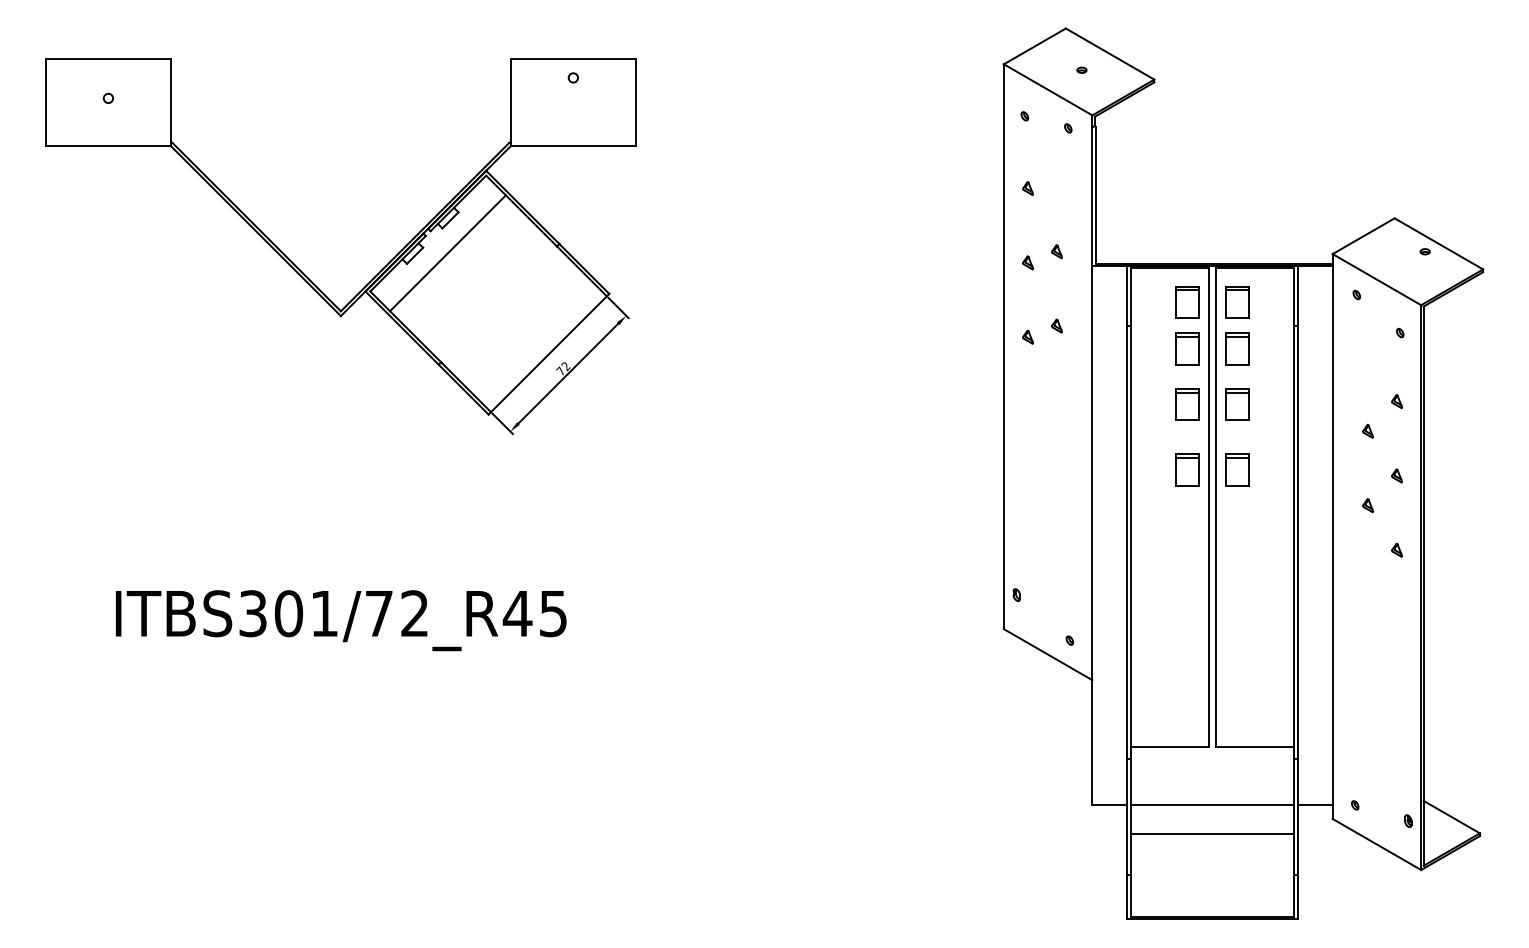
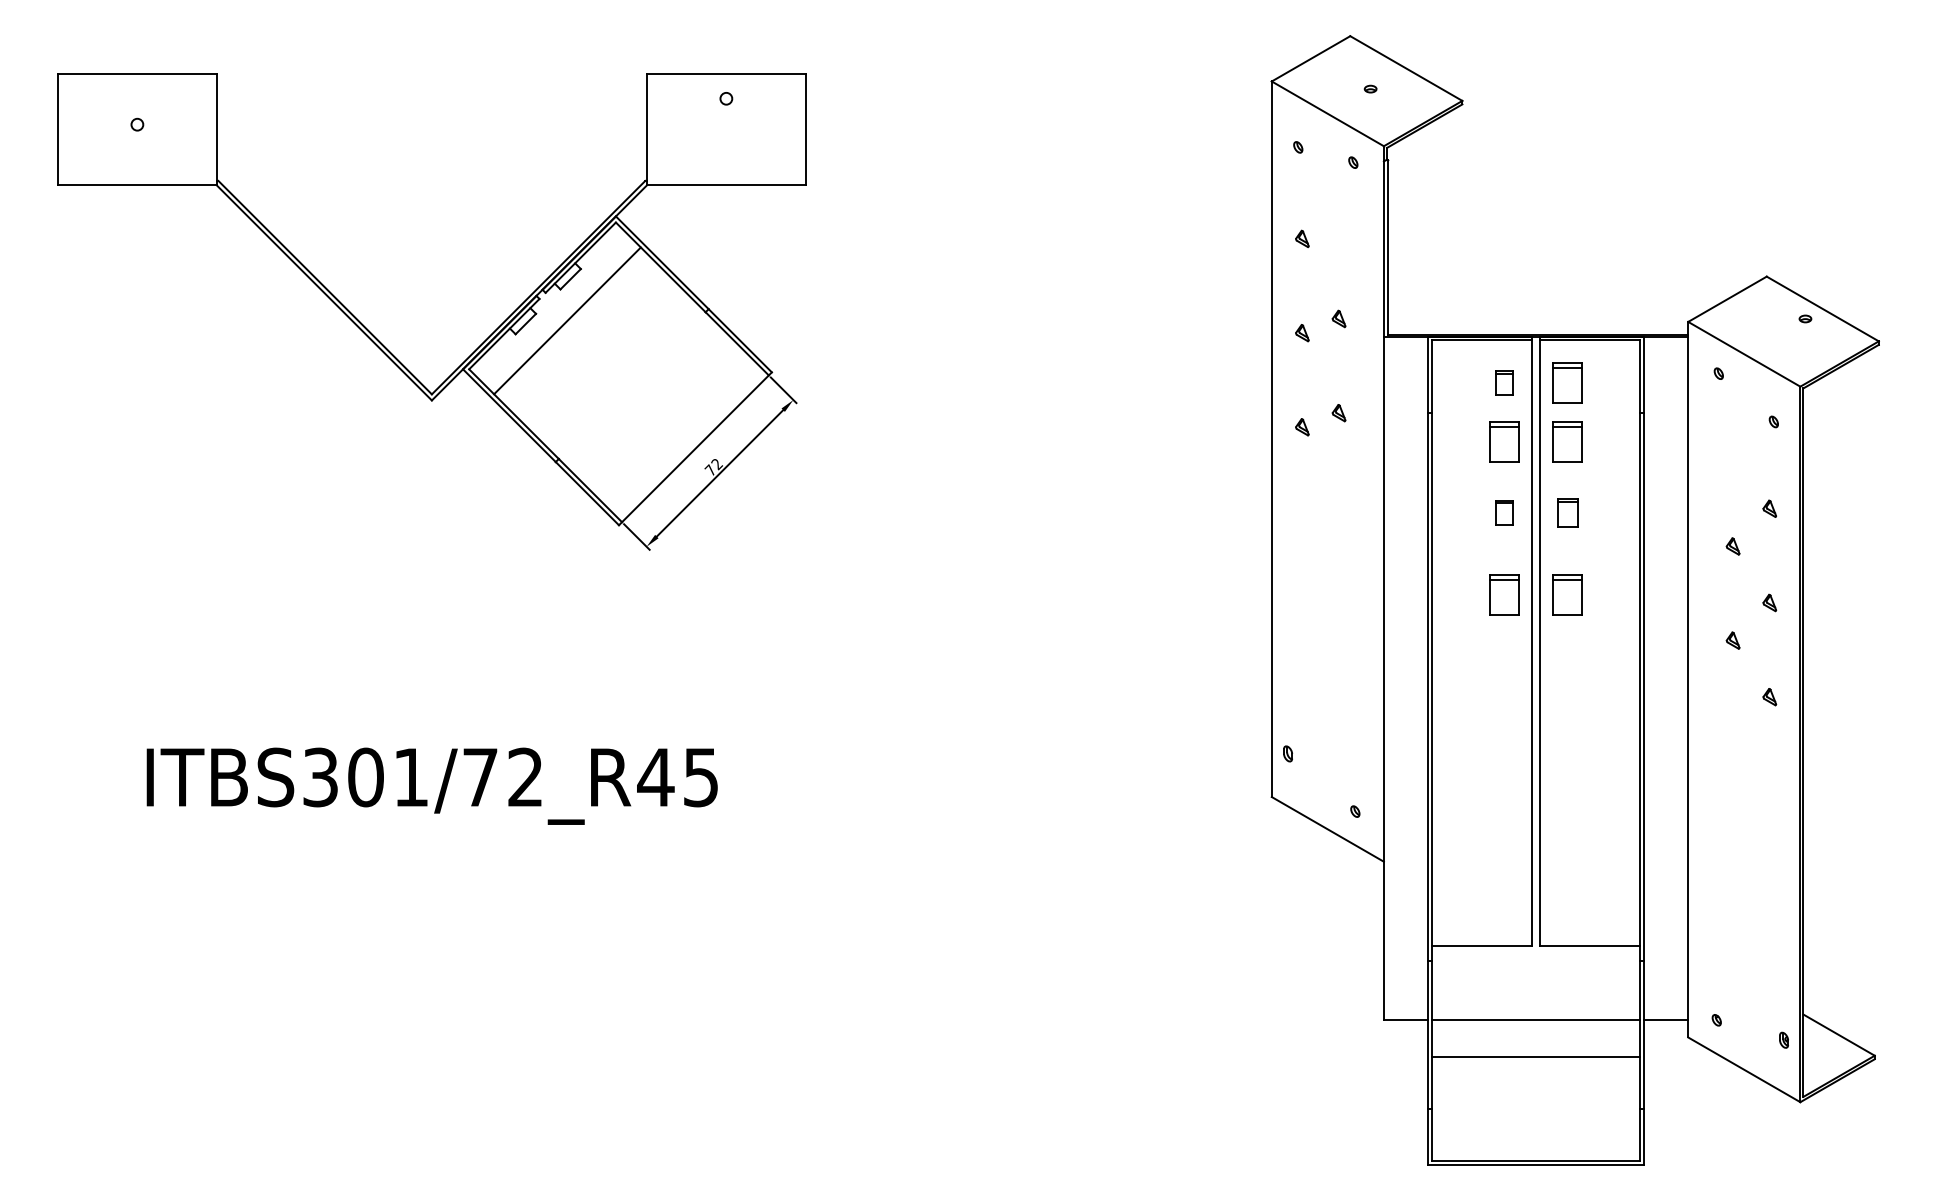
part: (1187, 302) -> (1504, 383), size x0.6
part: (1187, 404) -> (1504, 512), size x0.6
part: (1237, 404) -> (1567, 512), size x0.7

